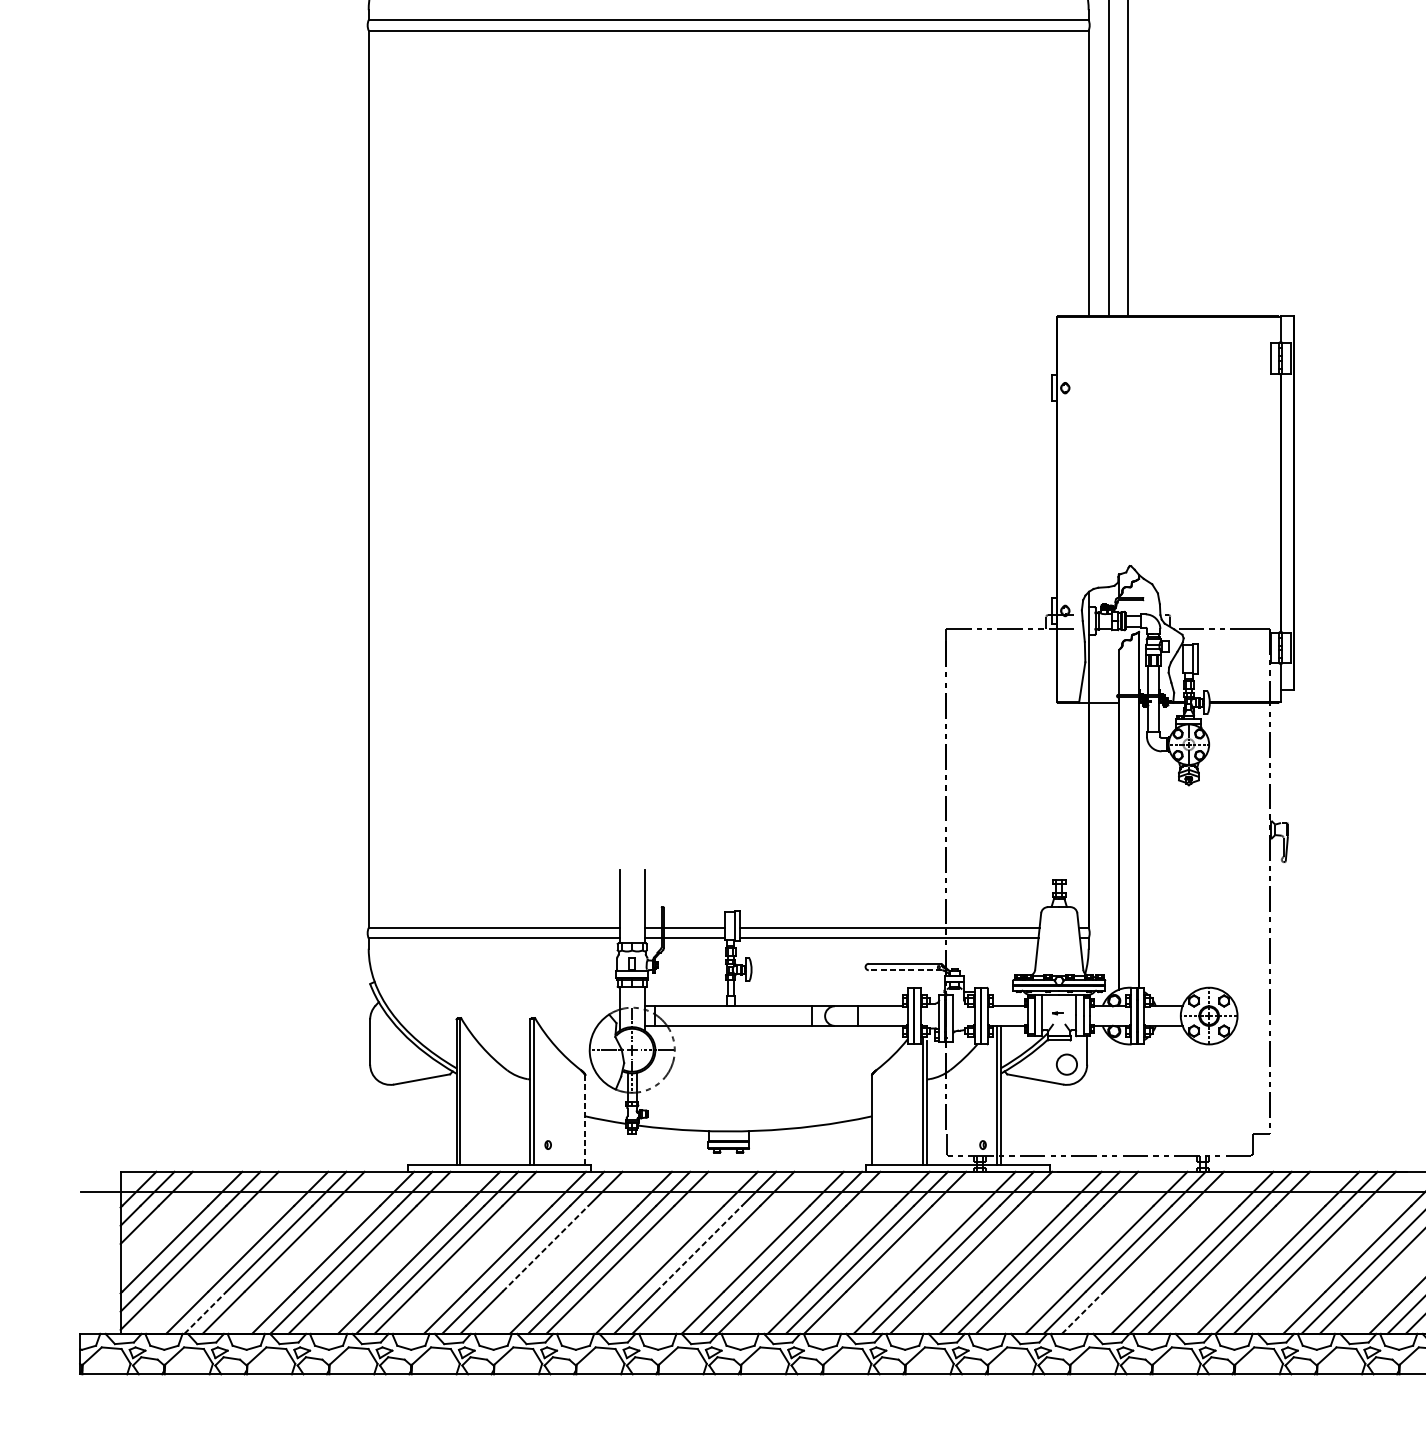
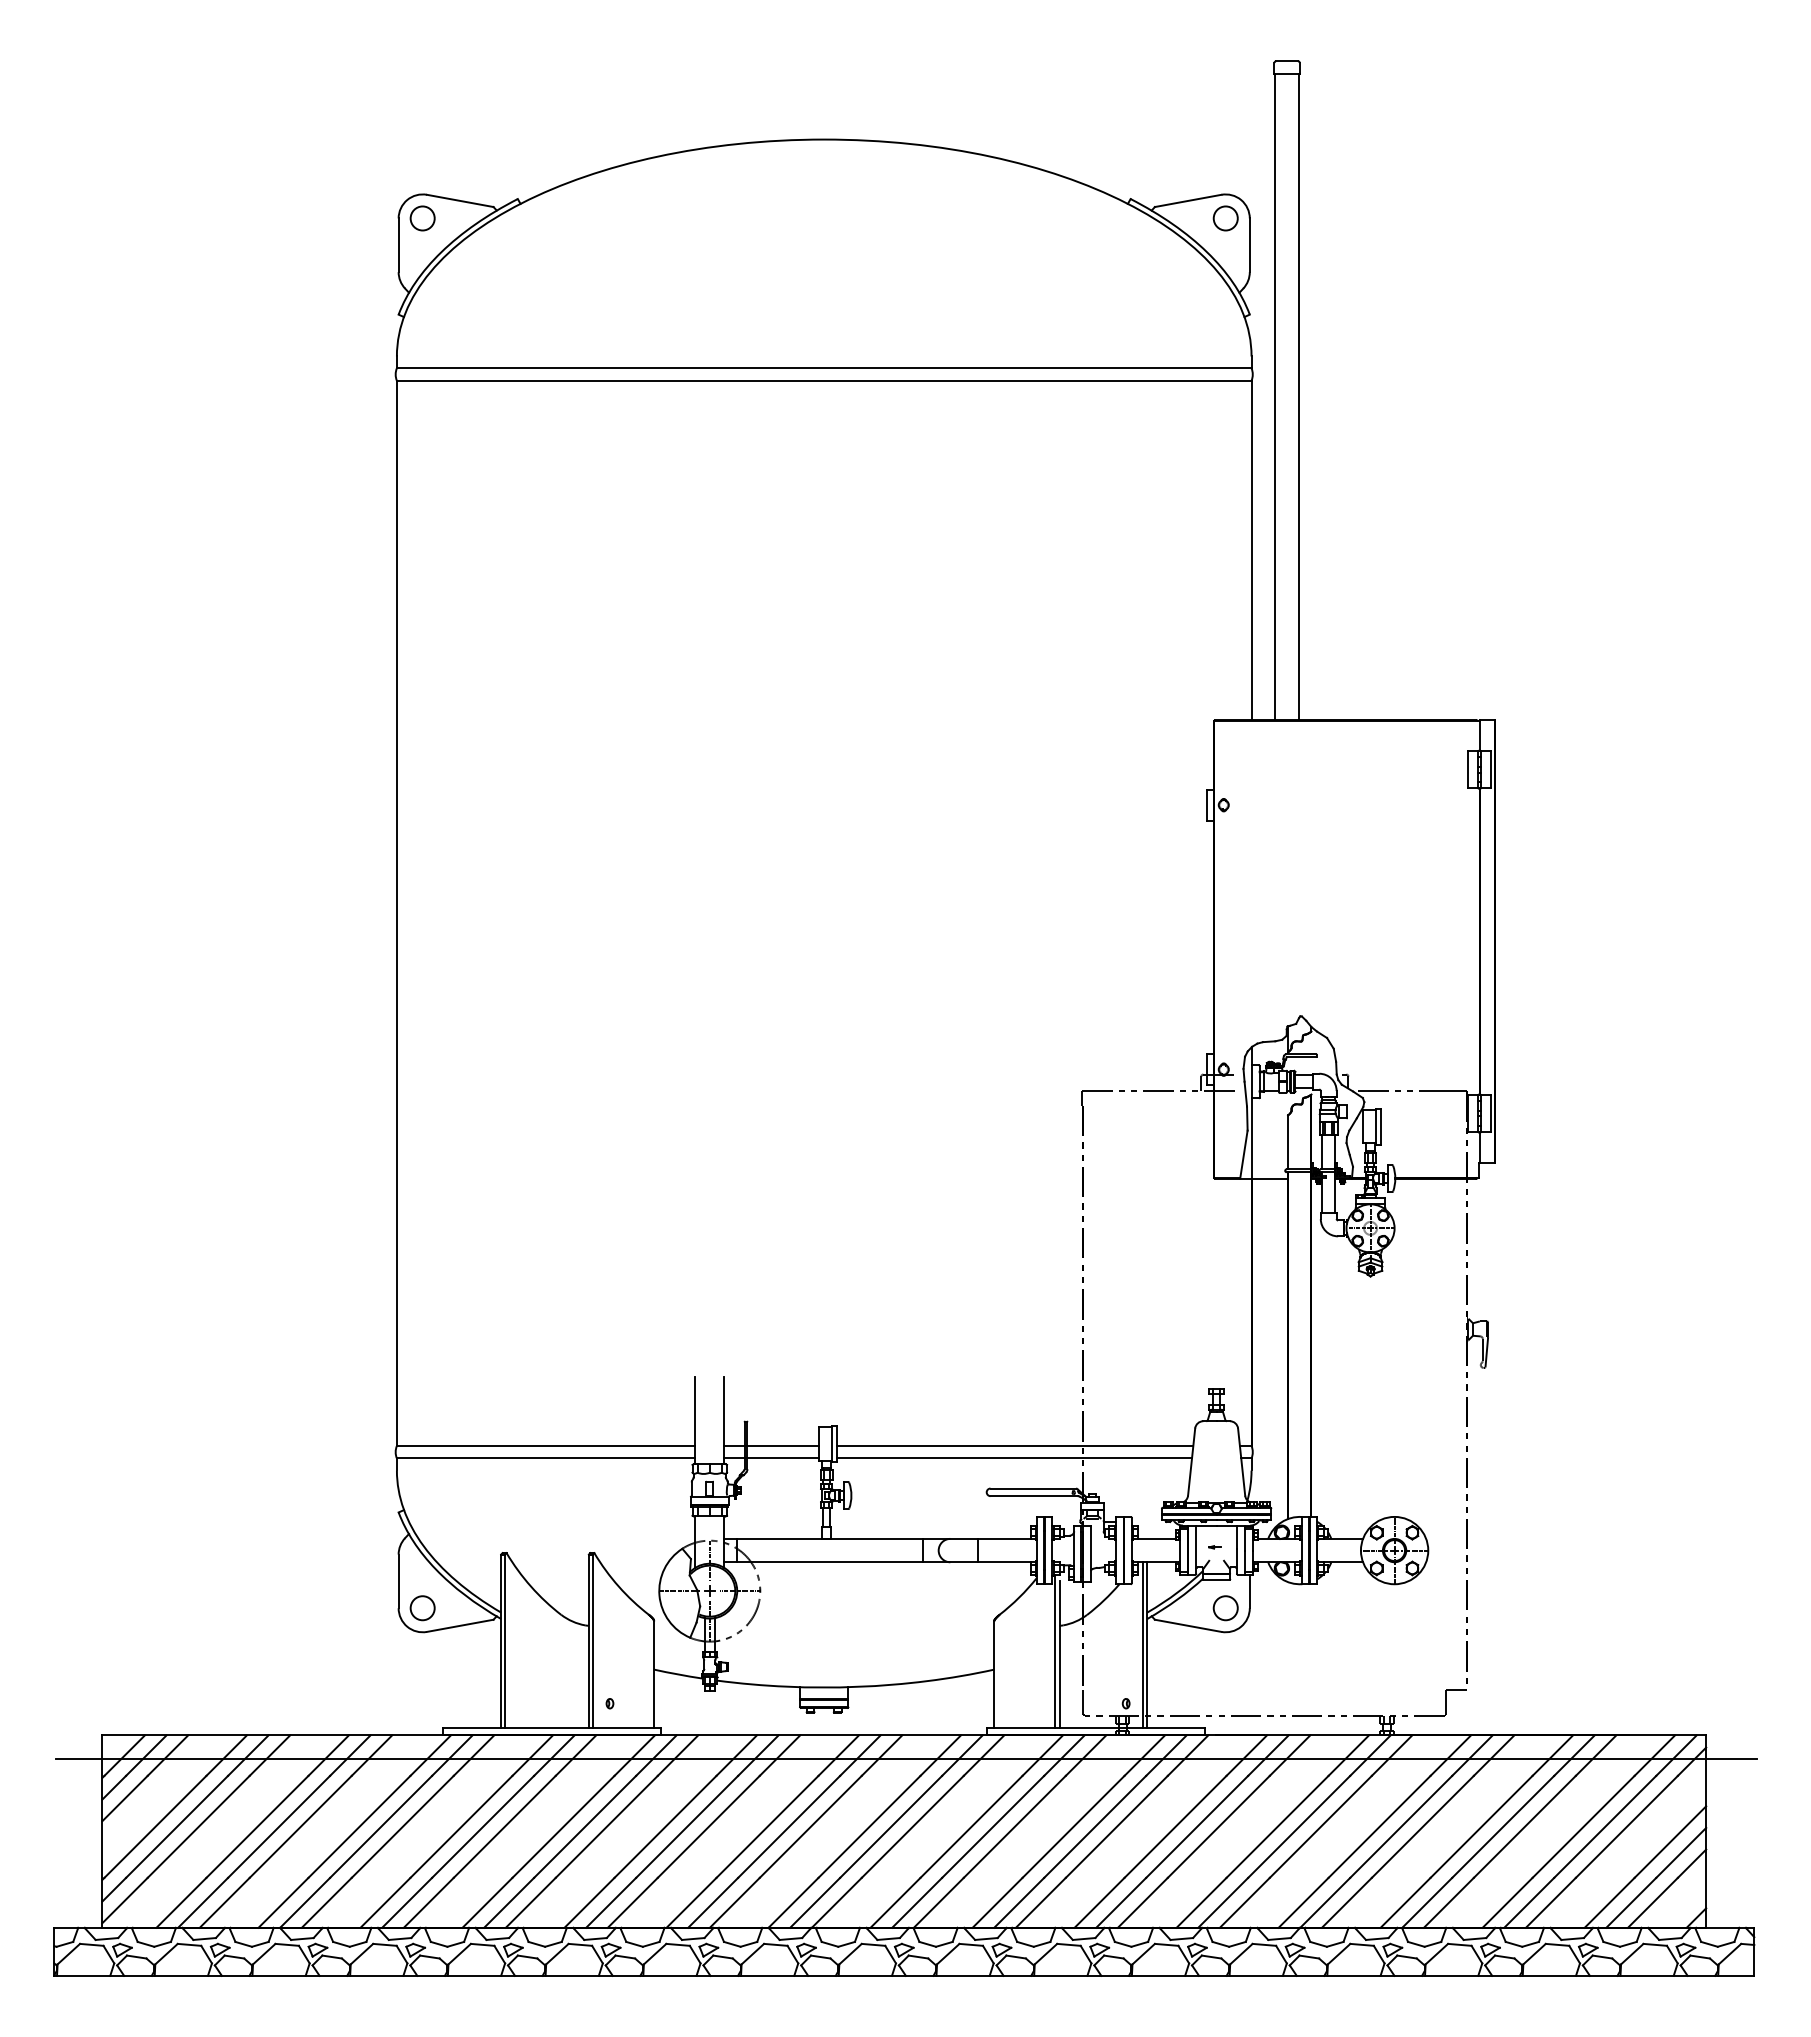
line: (905, 970) -> (1034, 1496), dashed -> solid
circle: (390, 1064) -> (422, 1608), added
line: (585, 1120) -> (654, 1674), dashed -> solid
line: (546, 1248) -> (607, 1826), dashed -> solid
line: (699, 1248) -> (789, 1826), dashed -> solid
line: (205, 1312) -> (203, 1902), dashed -> solid
line: (1083, 1312) -> (1245, 1902), dashed -> solid

